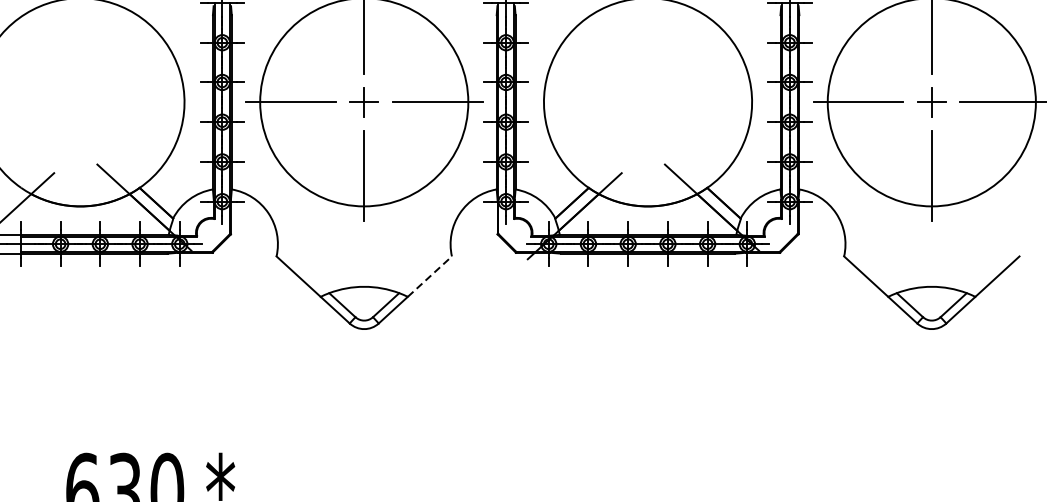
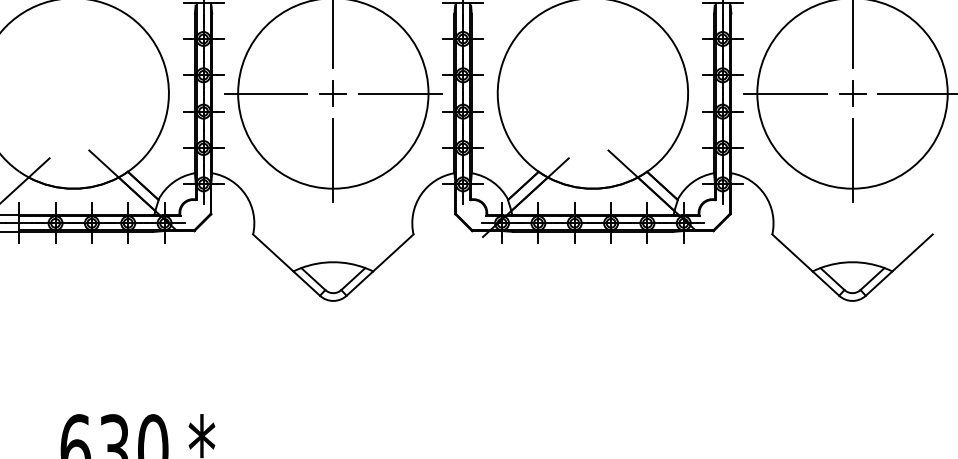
line: (430, 276) -> (393, 252), dashed -> solid

